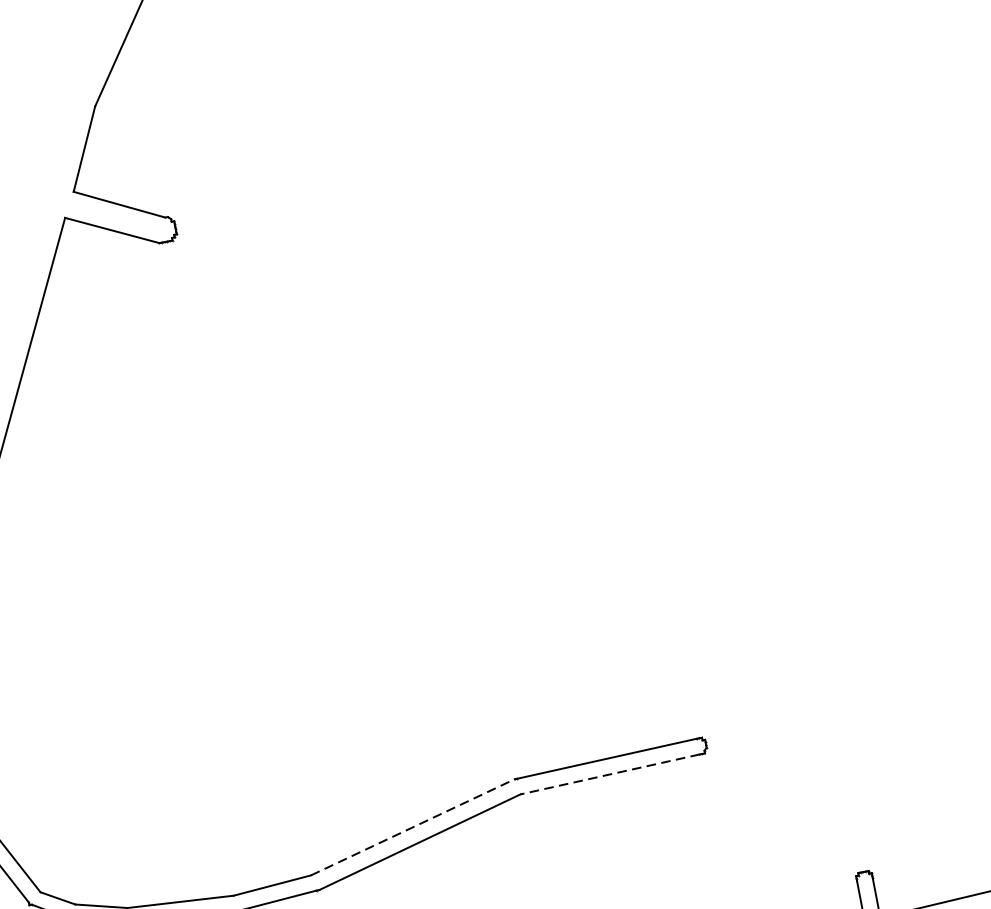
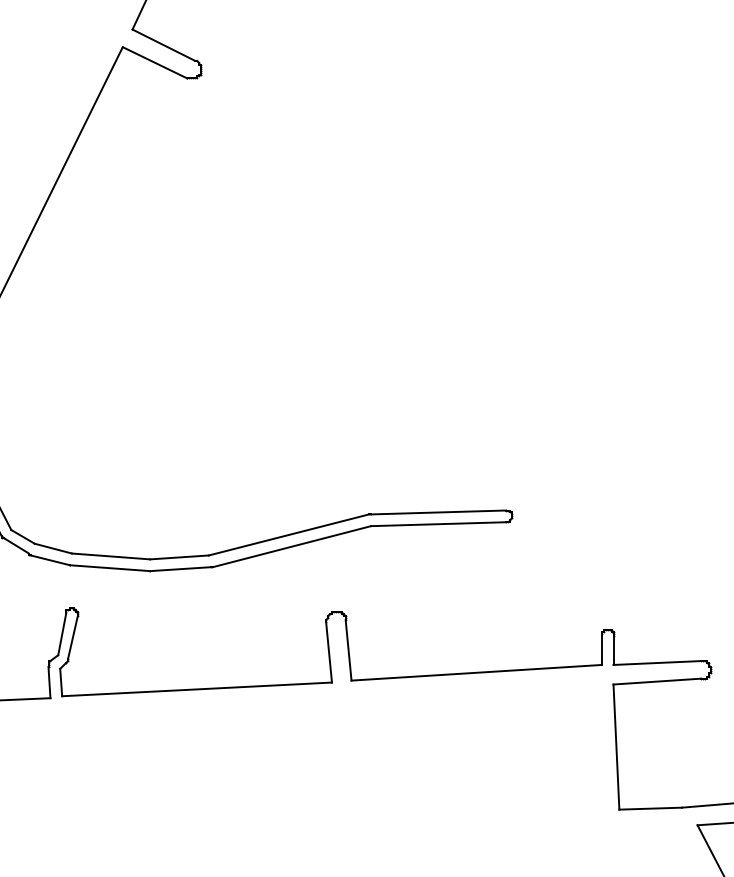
line: (610, 774) -> (438, 524), dashed -> solid
line: (412, 826) -> (288, 534), dashed -> solid

